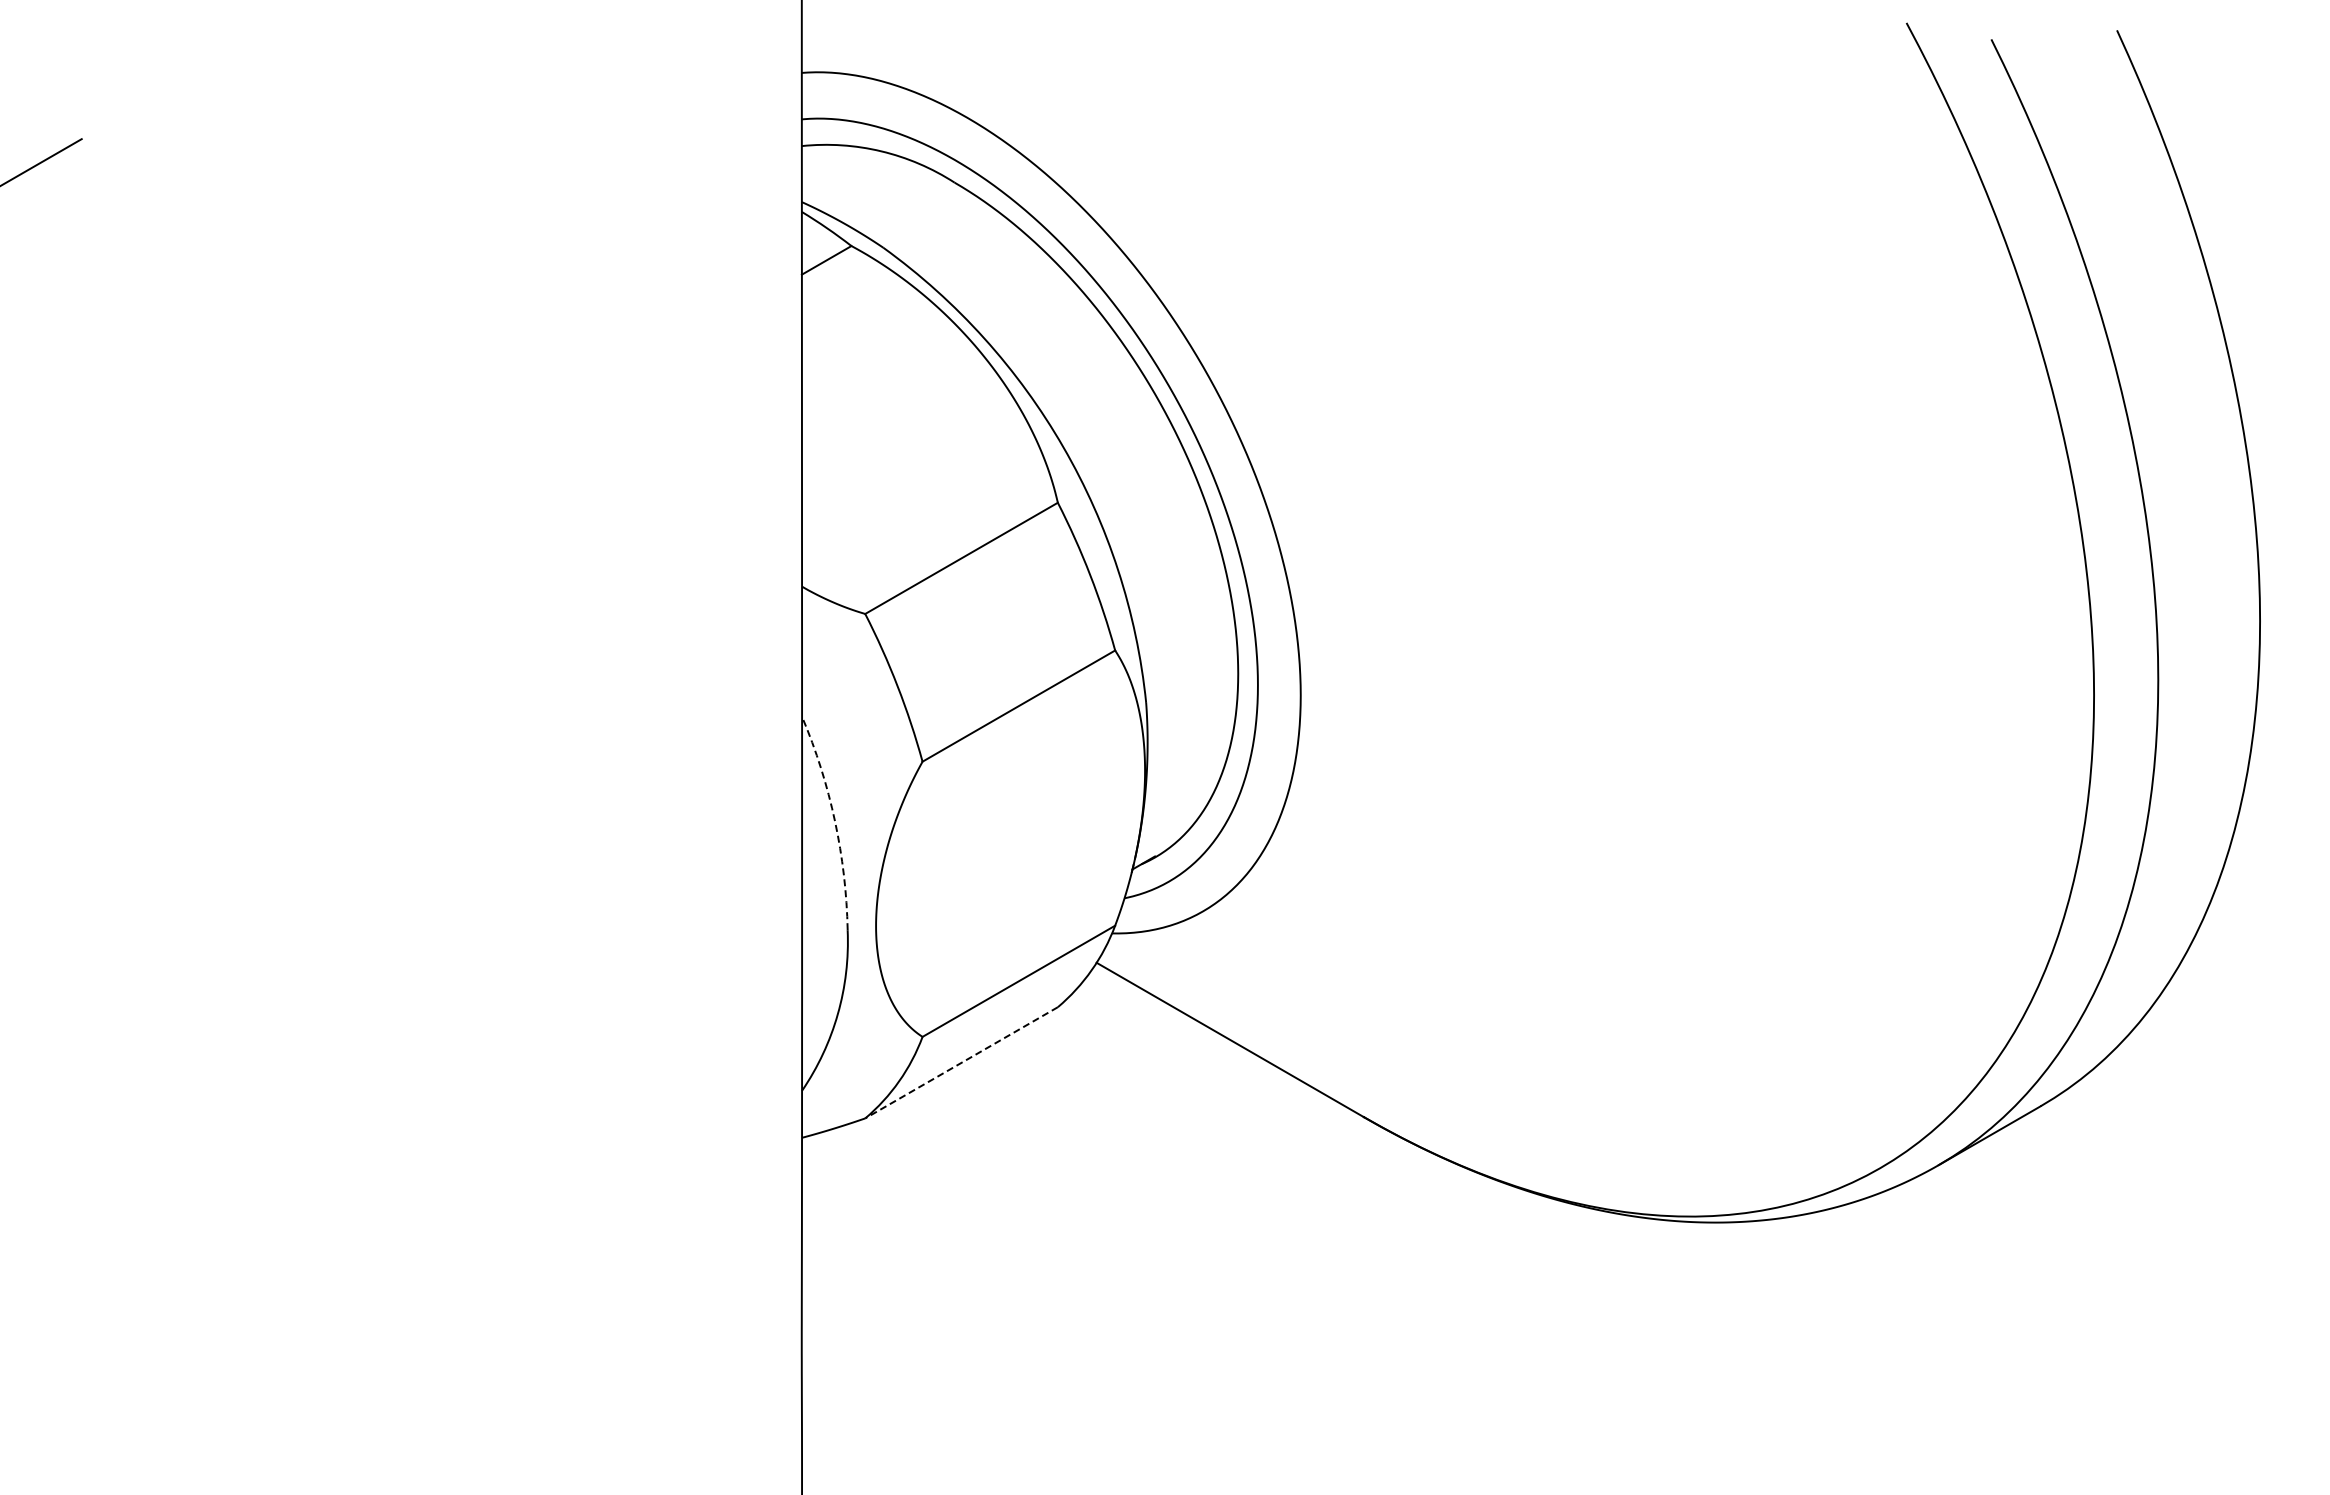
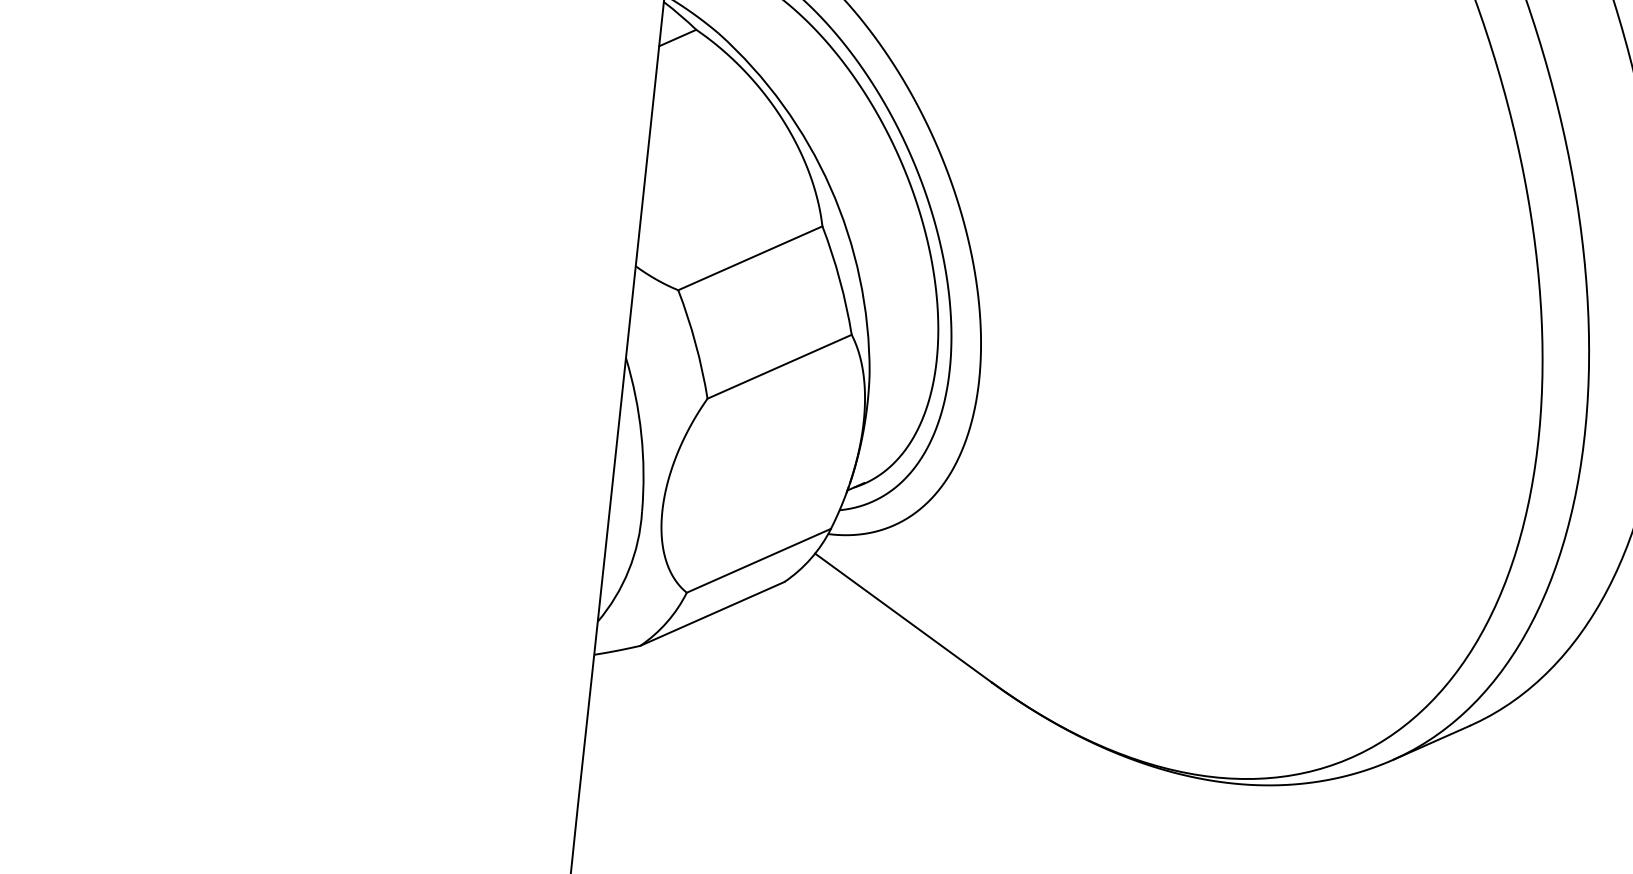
arc: (835, 821) -> (641, 434), dashed -> solid
line: (961, 1063) -> (712, 614), dashed -> solid

